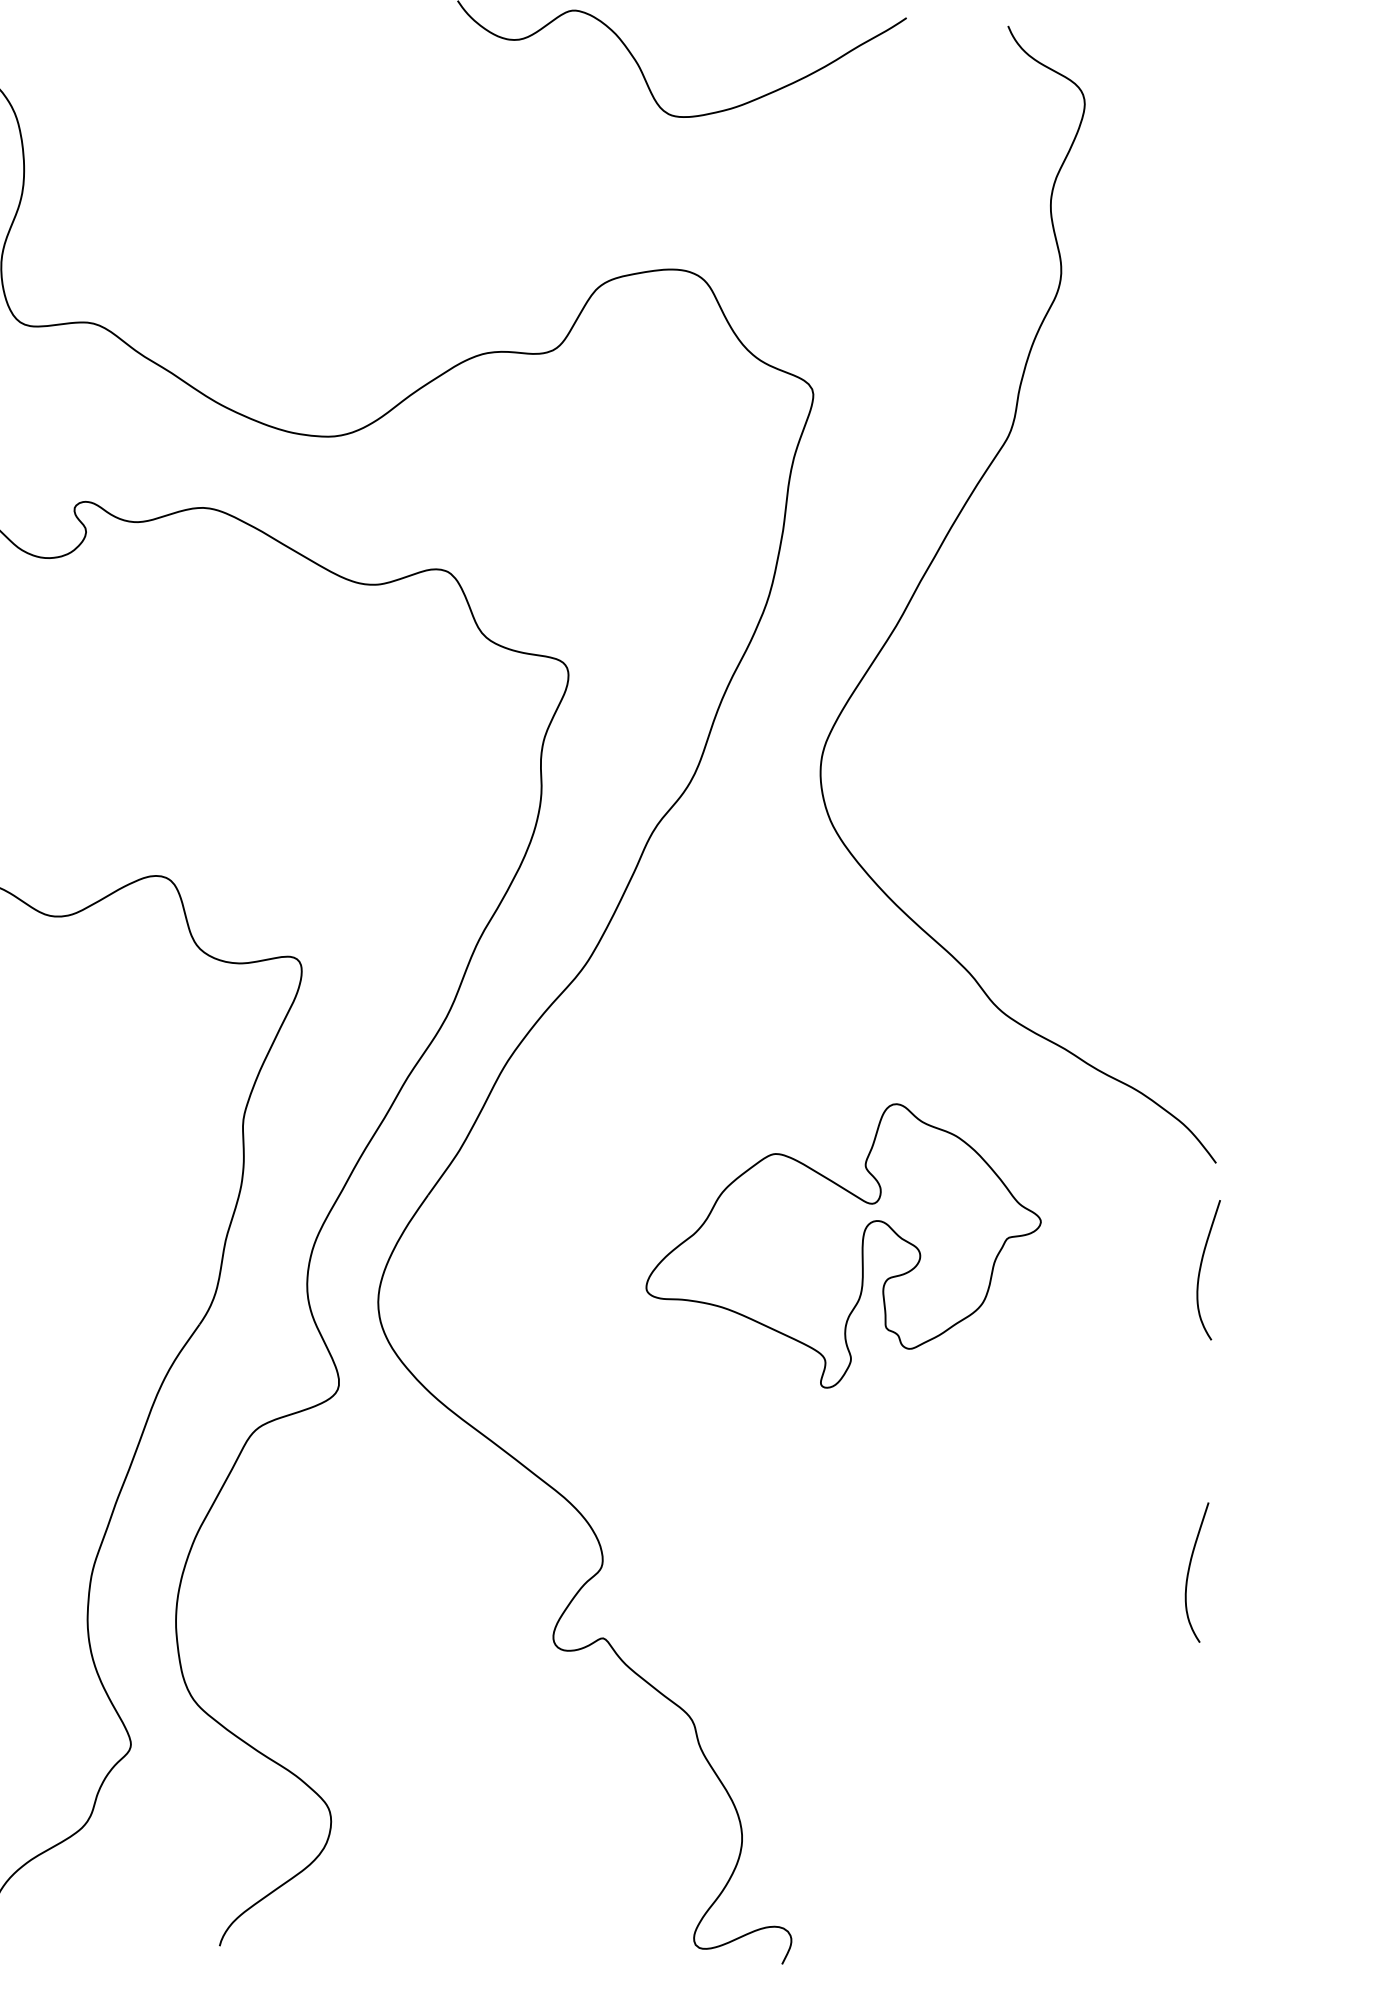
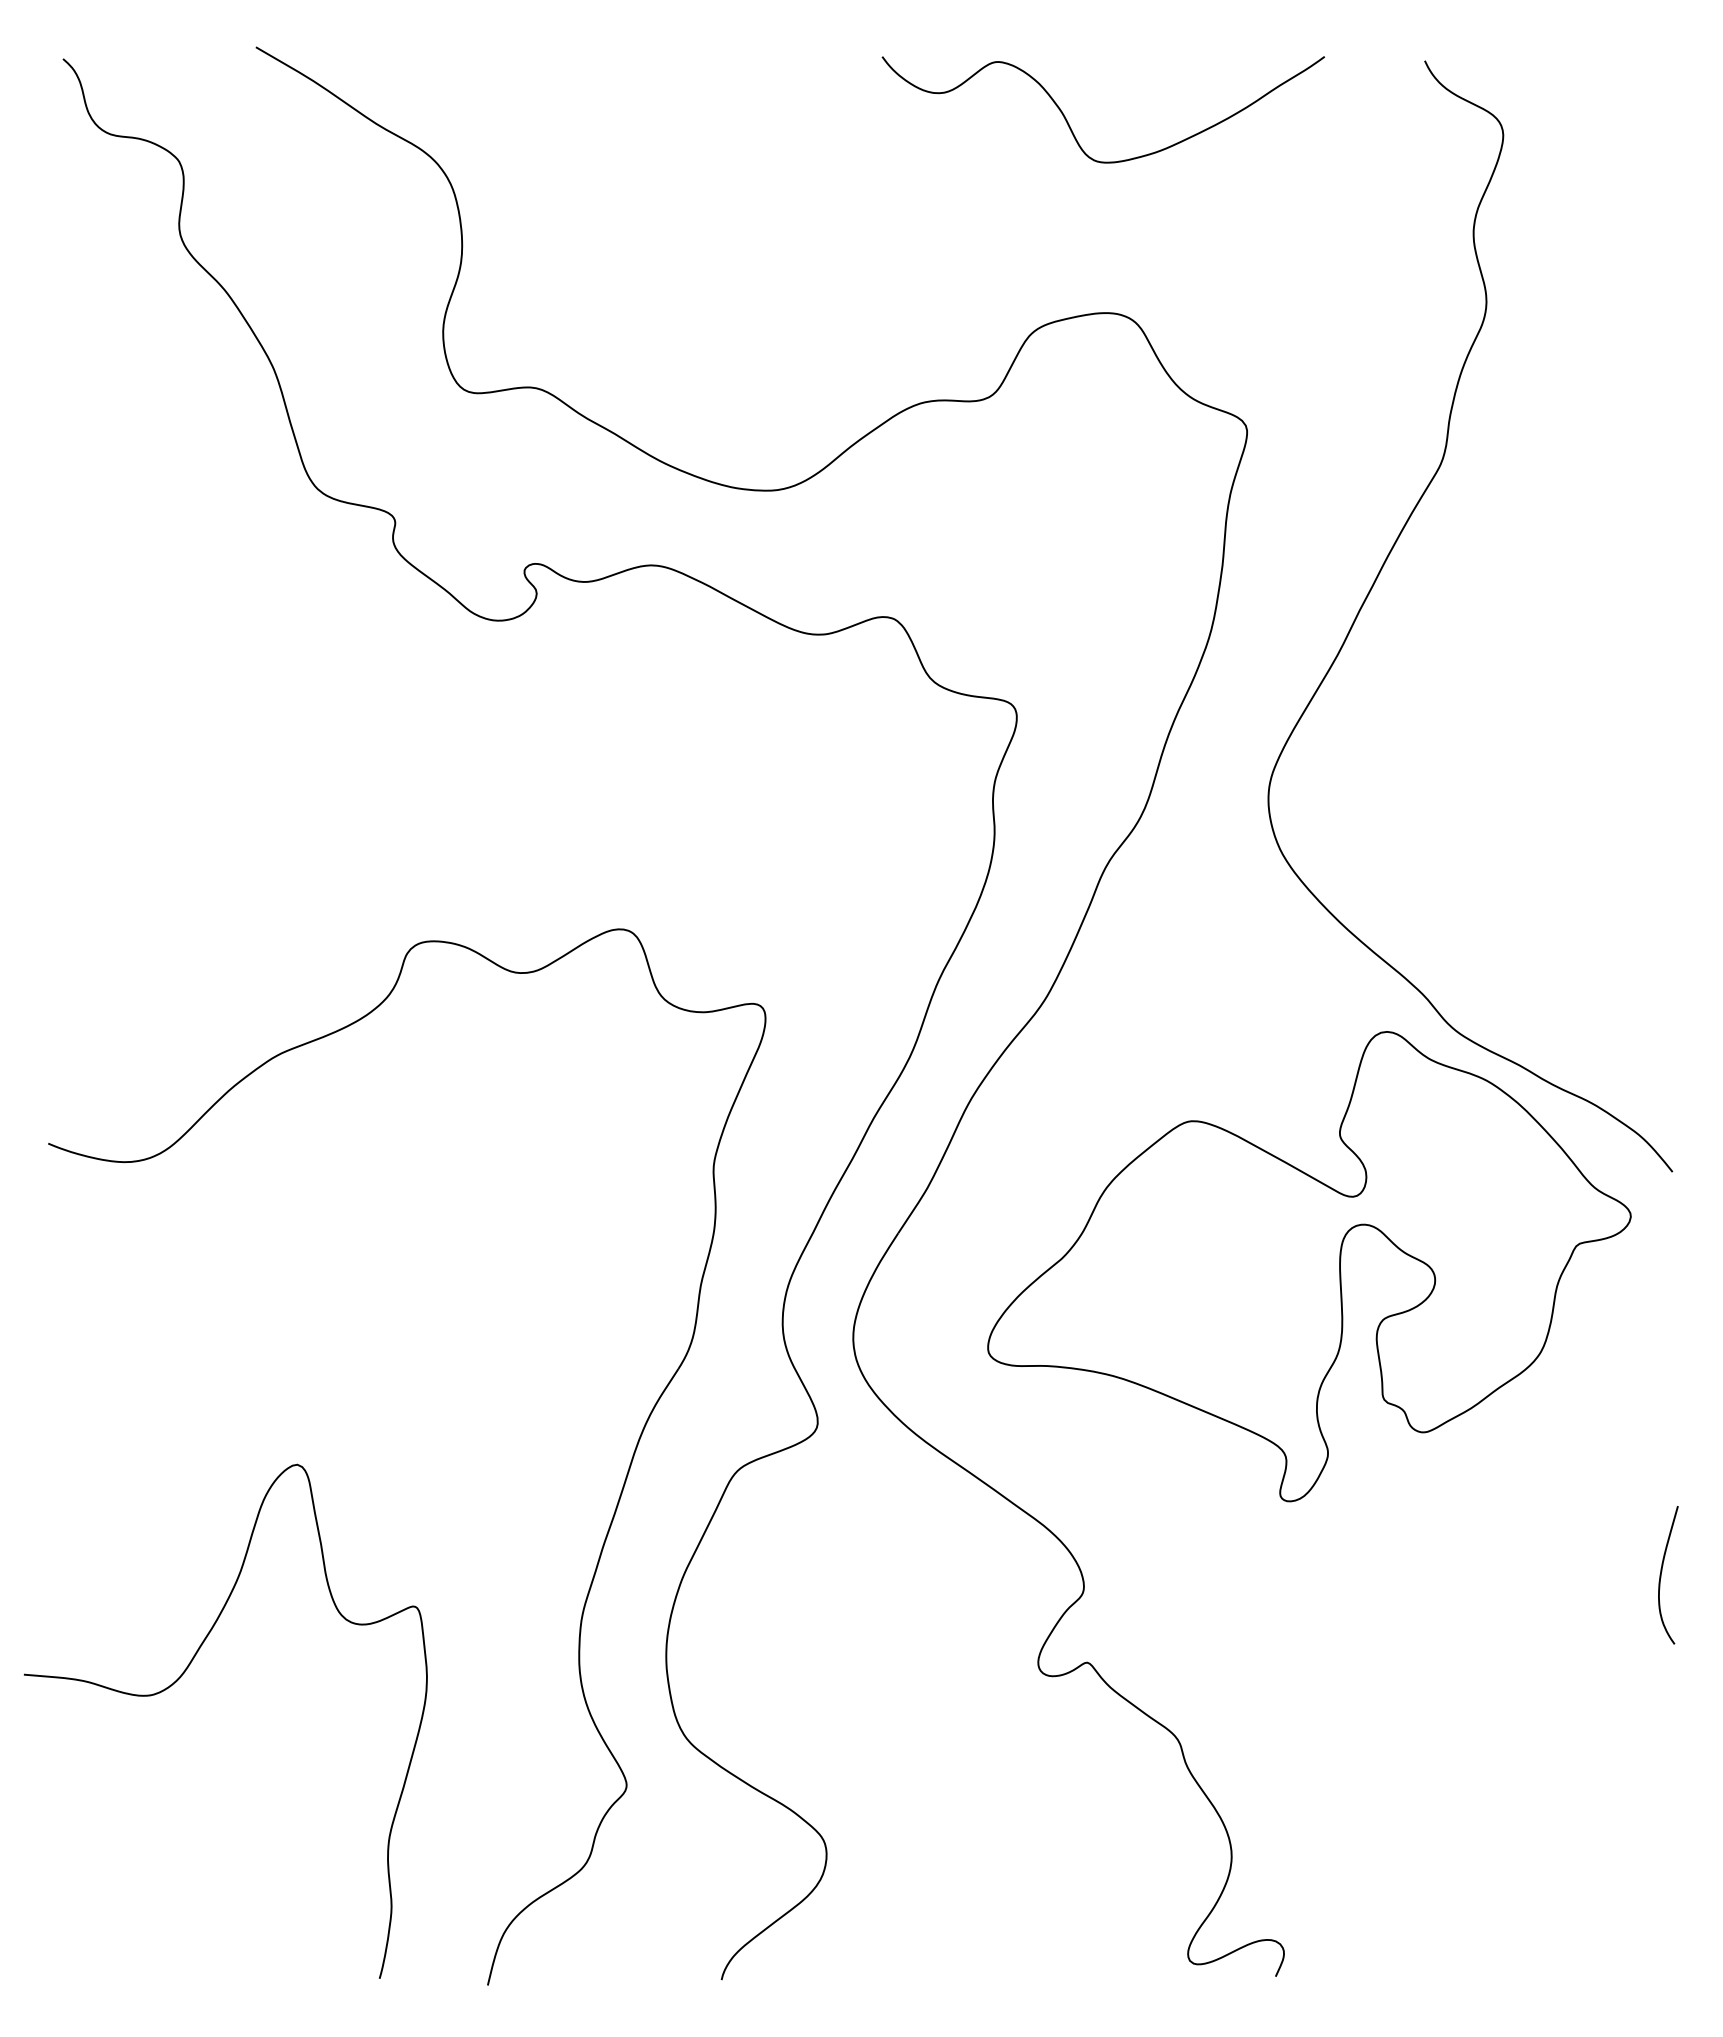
part: (844, 1245) -> (1309, 1266), size x1.67
curve: (1200, 1269) -> (1661, 1277), removed

